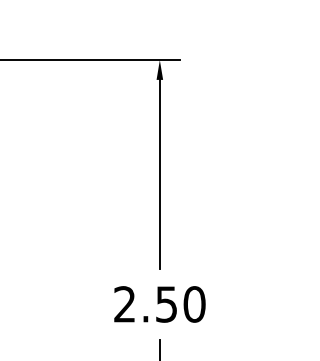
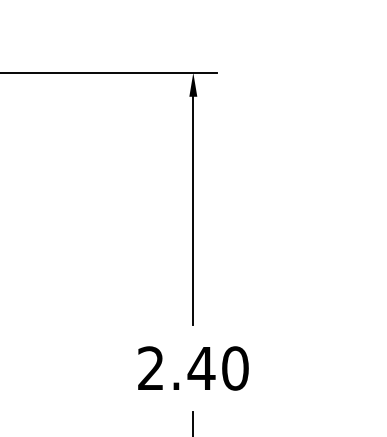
text: (166, 304) -> (201, 368), 2.50 -> 2.40

